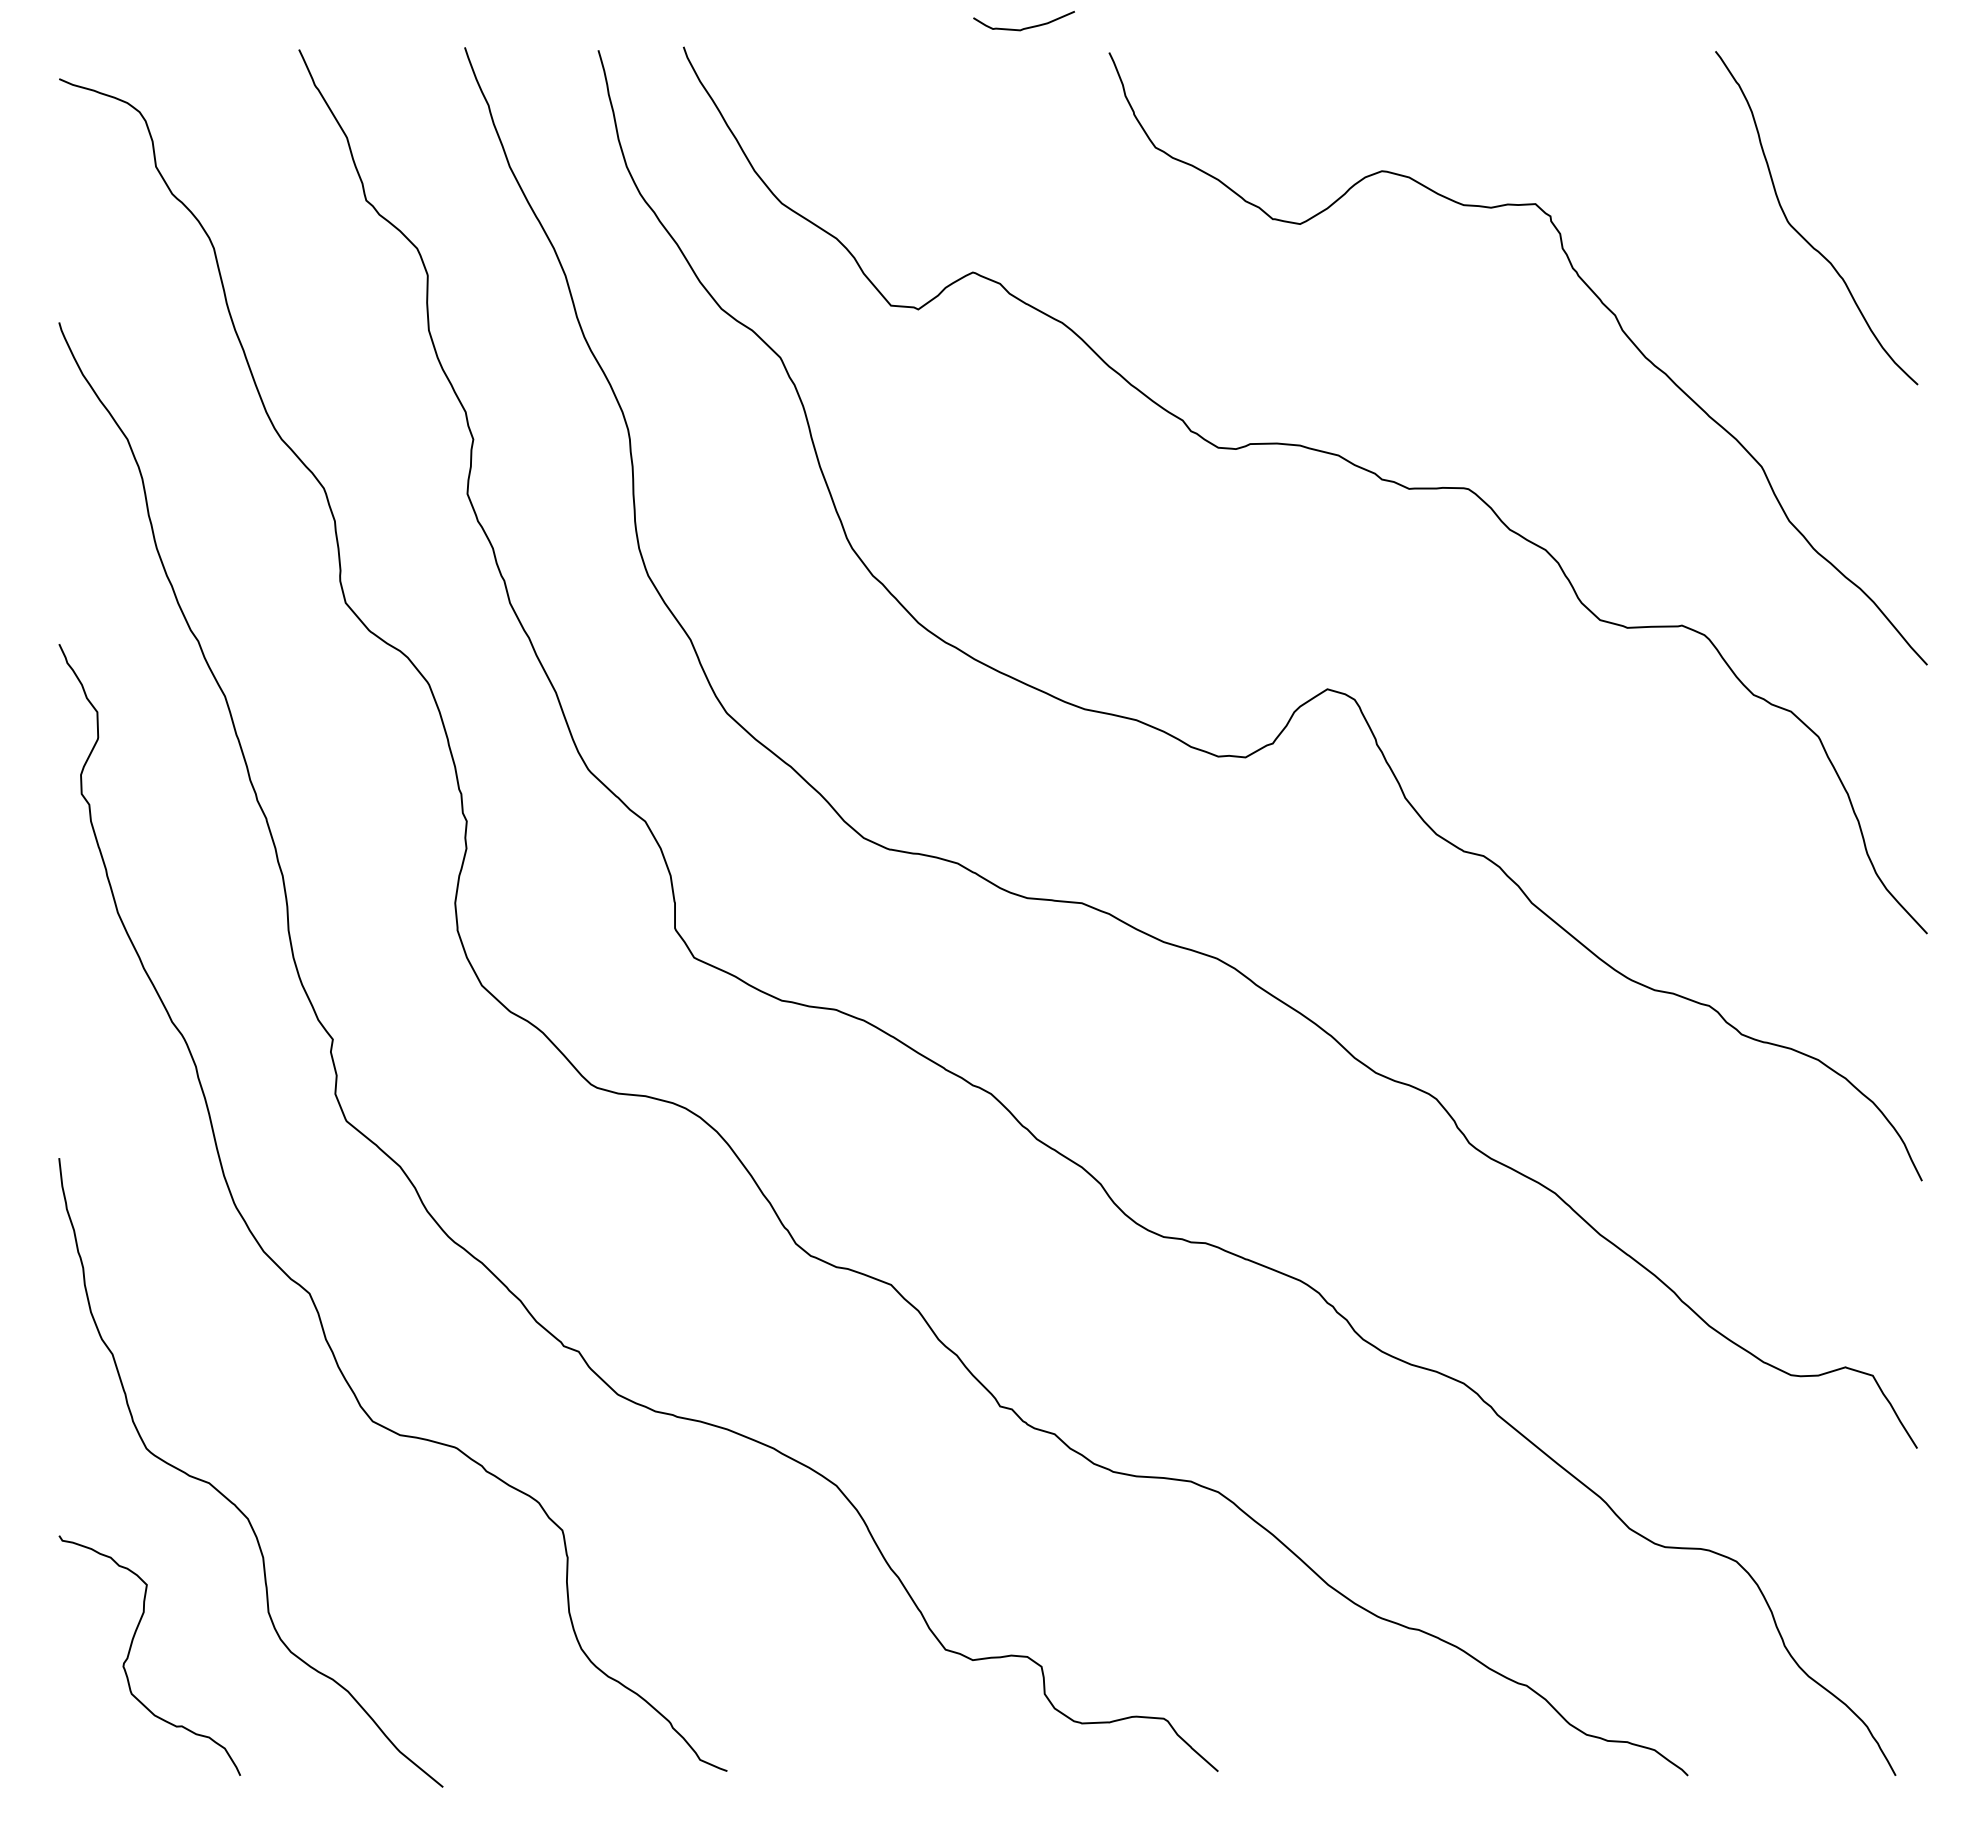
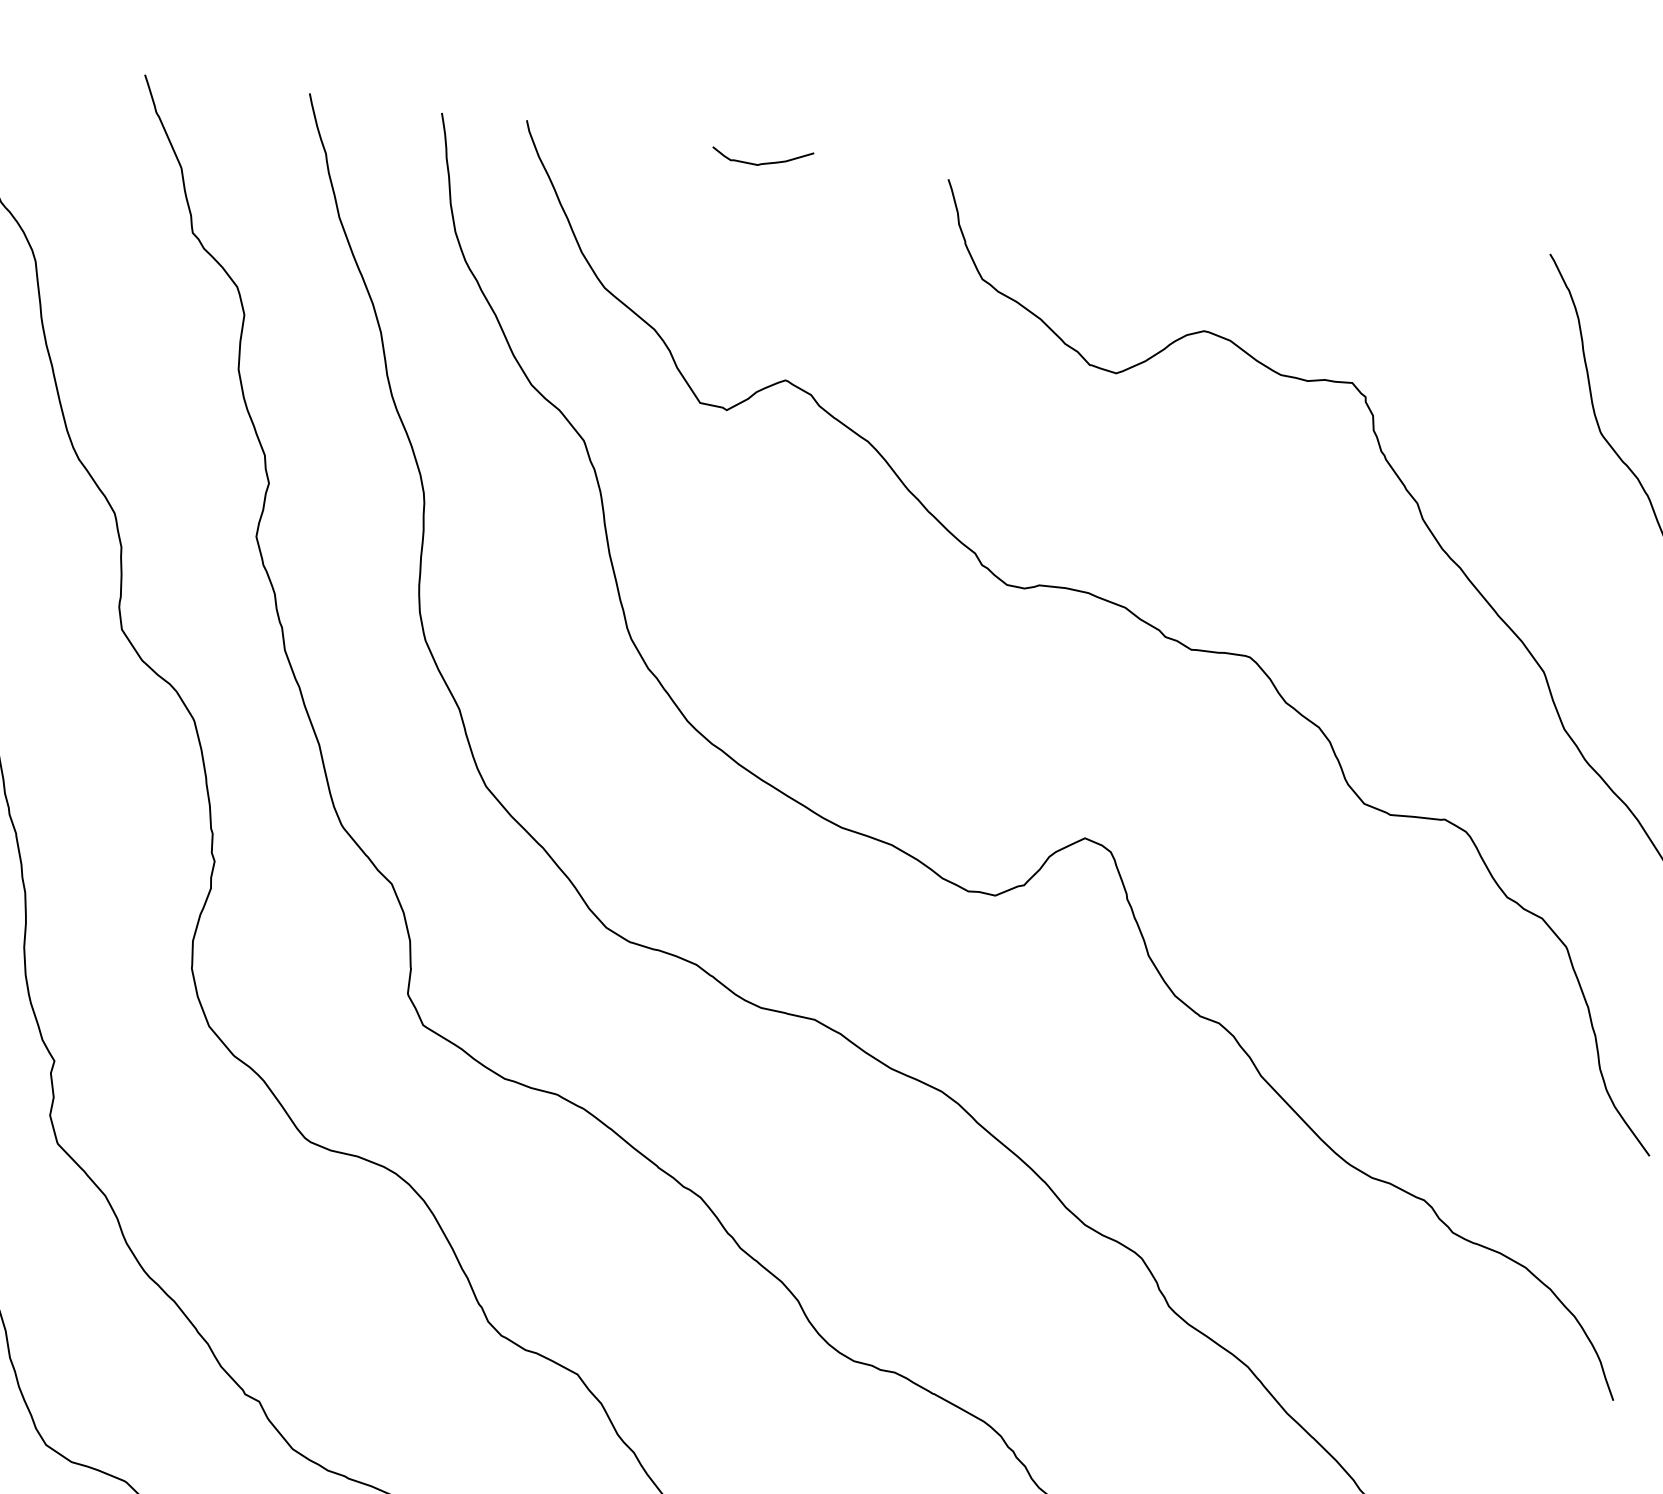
curve: (1024, 27) -> (762, 162), moved

